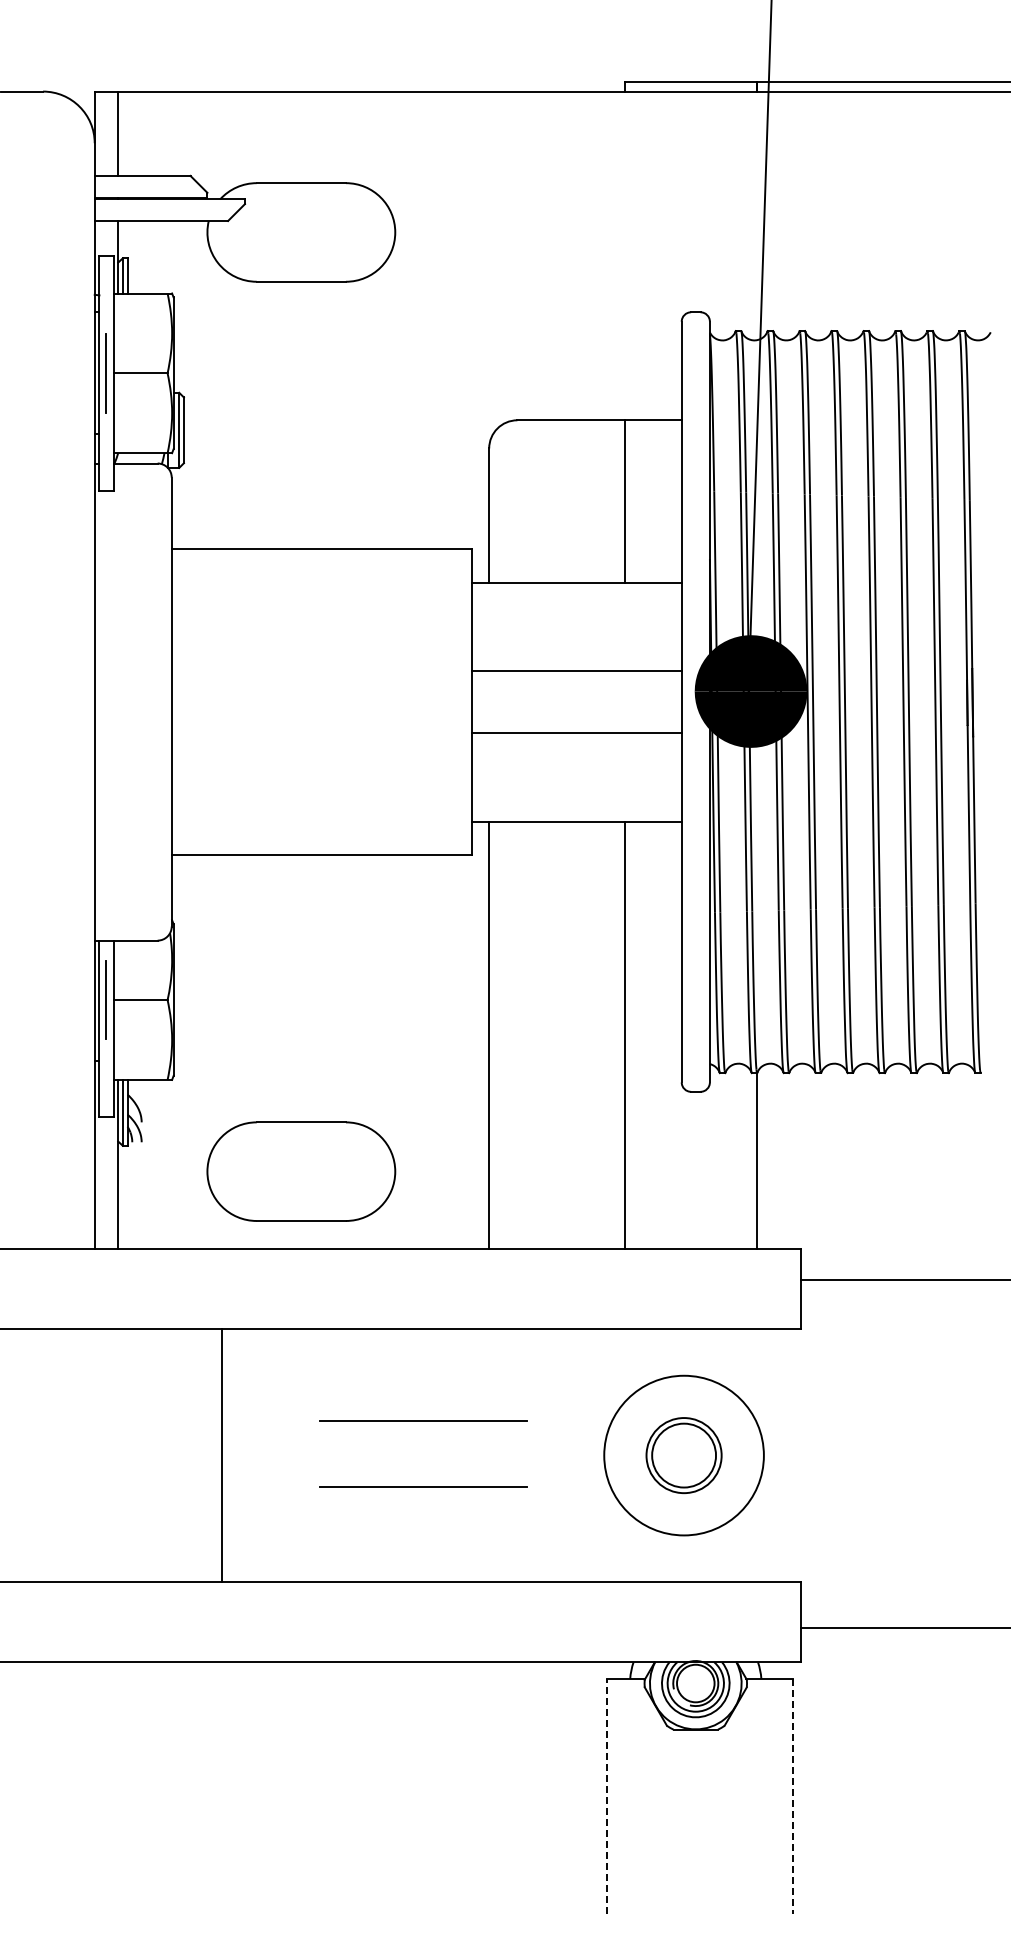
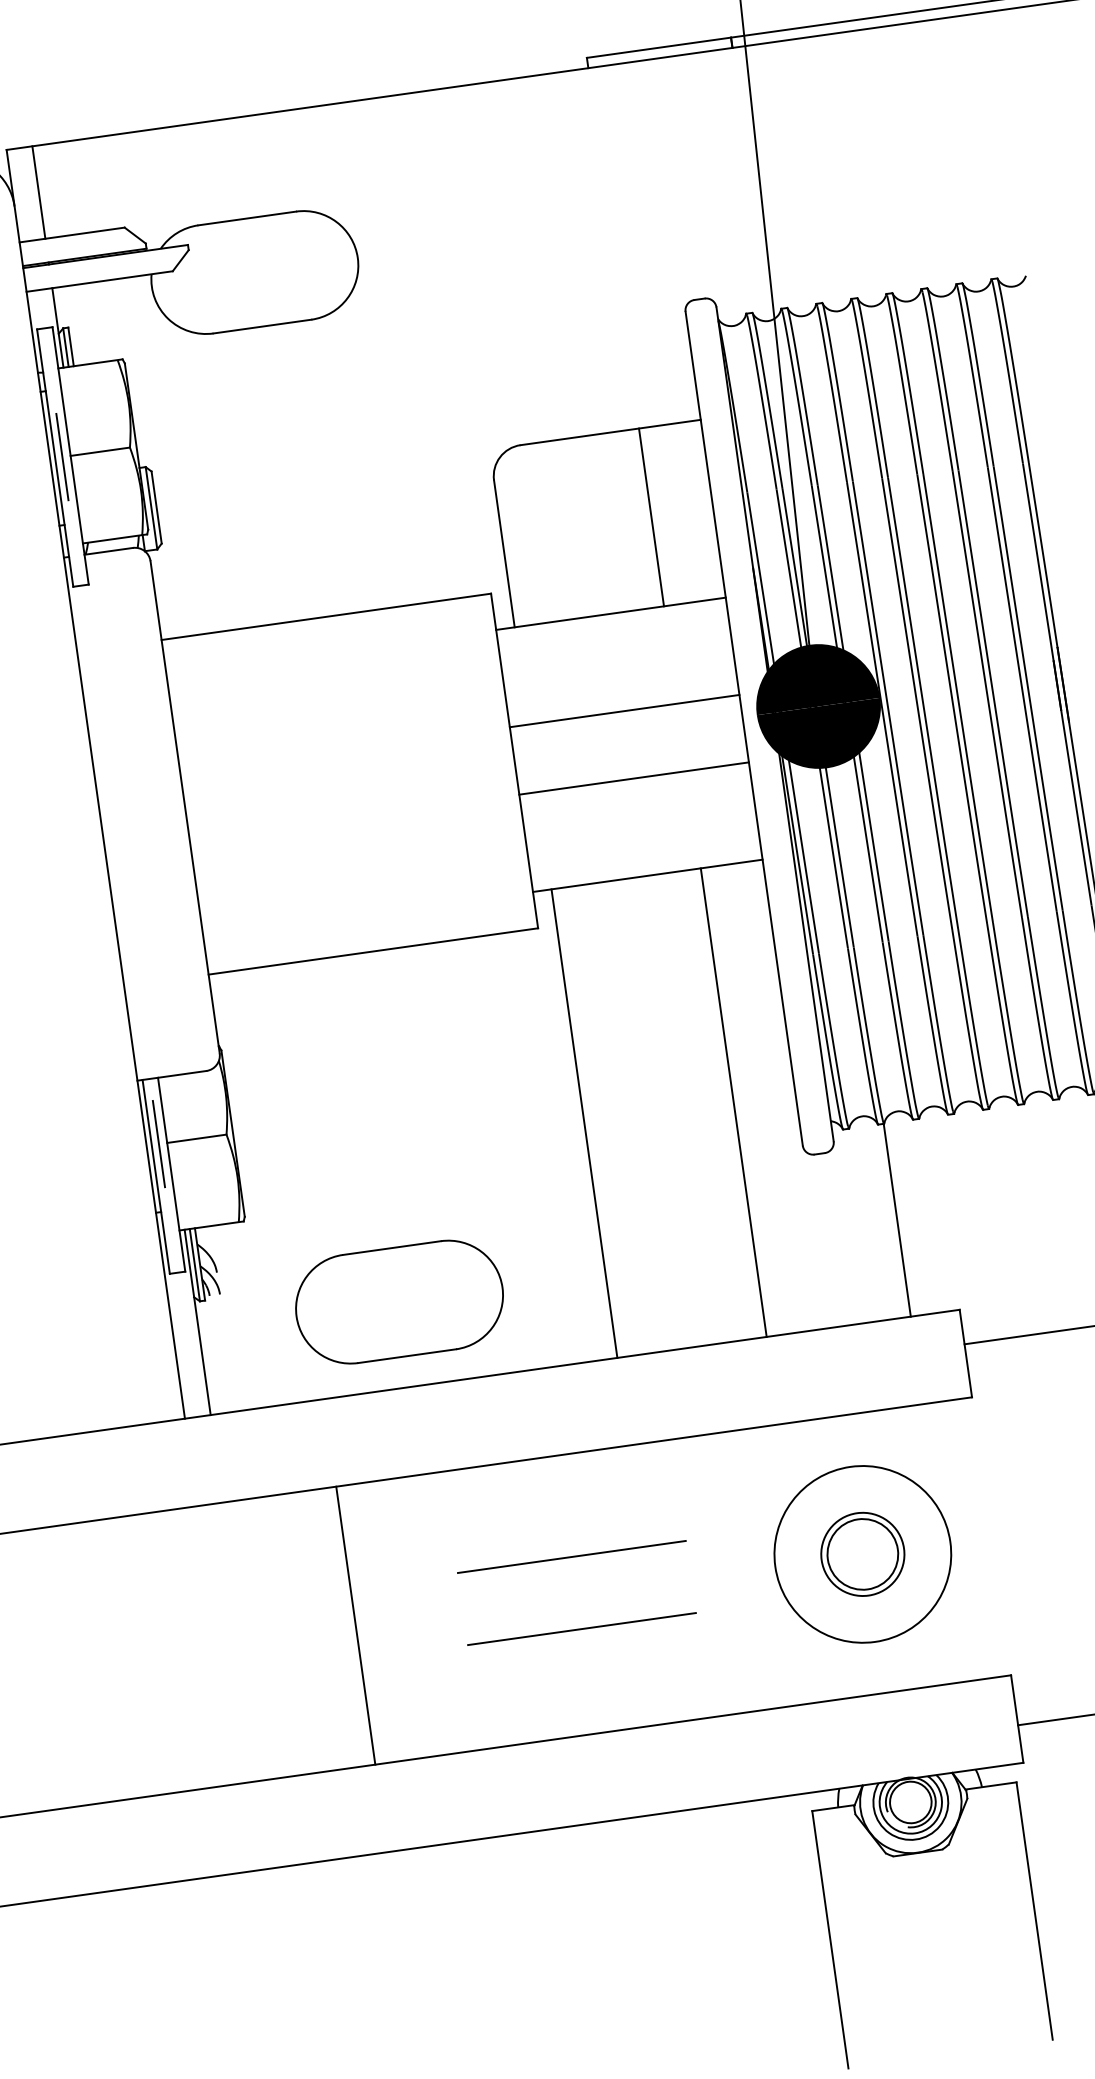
line: (606, 1795) -> (830, 1938), dashed -> solid
line: (792, 1796) -> (1034, 1911), dashed -> solid

